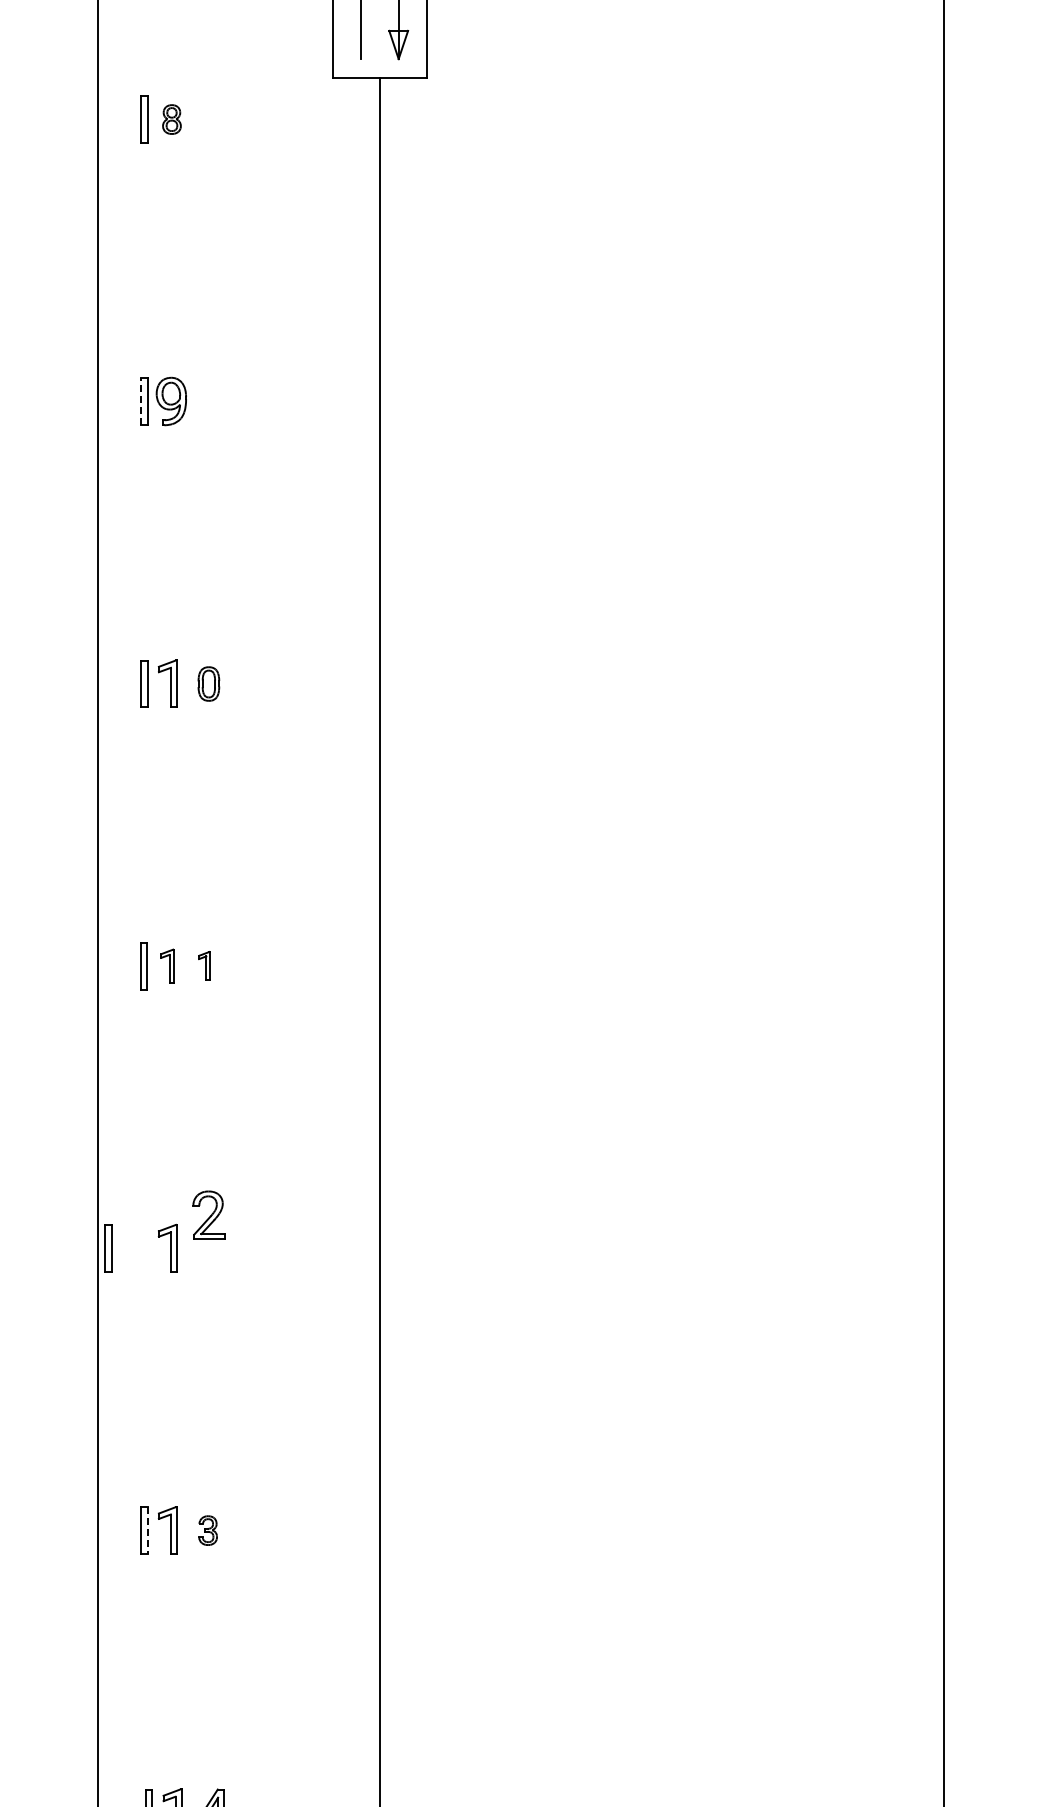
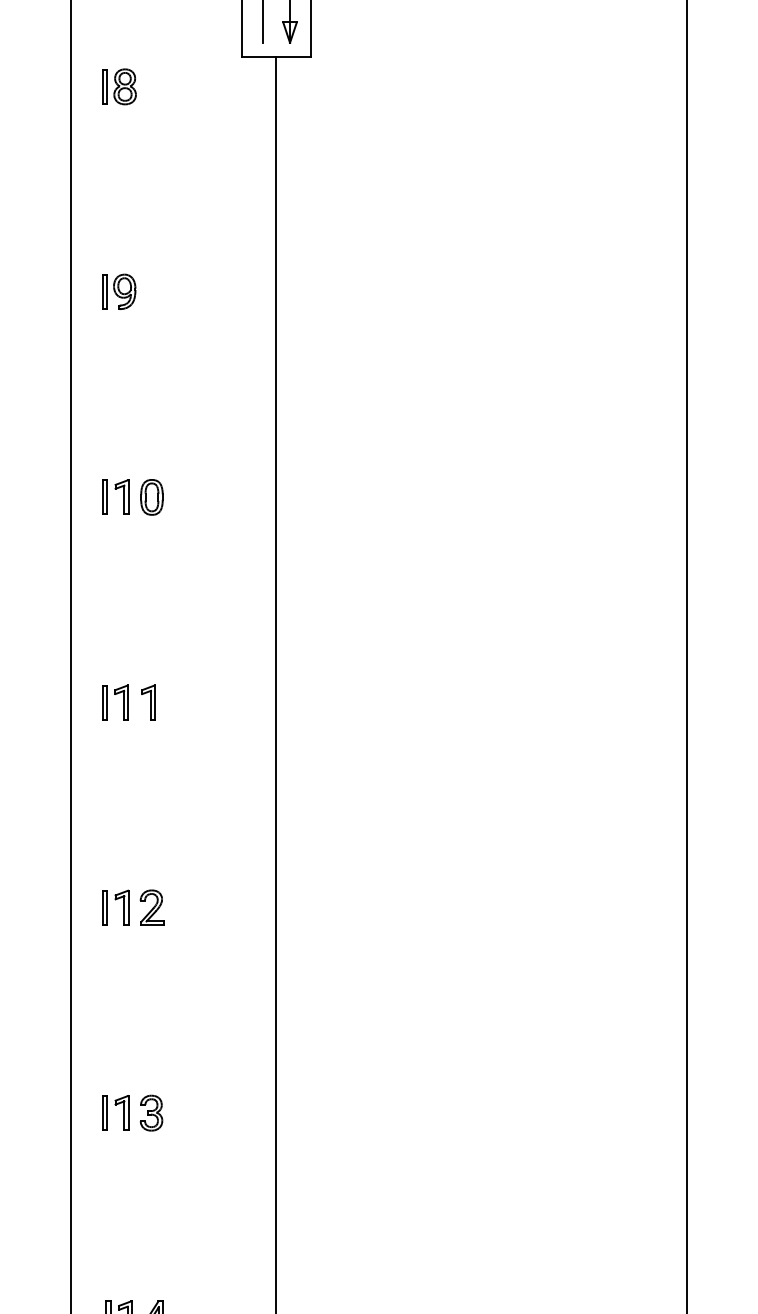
part: (171, 119) -> (124, 86), size x1.67
line: (141, 401) -> (102, 291), dashed -> solid
part: (208, 683) -> (151, 496), size x1.43
part: (167, 965) -> (121, 702), size x1.43
part: (204, 965) -> (148, 702), size x1.67
part: (208, 1214) -> (151, 907), moved
part: (108, 1248) -> (105, 907), moved
part: (207, 1530) -> (150, 1113), size x1.67
line: (147, 1531) -> (107, 1113), dashed -> solid

